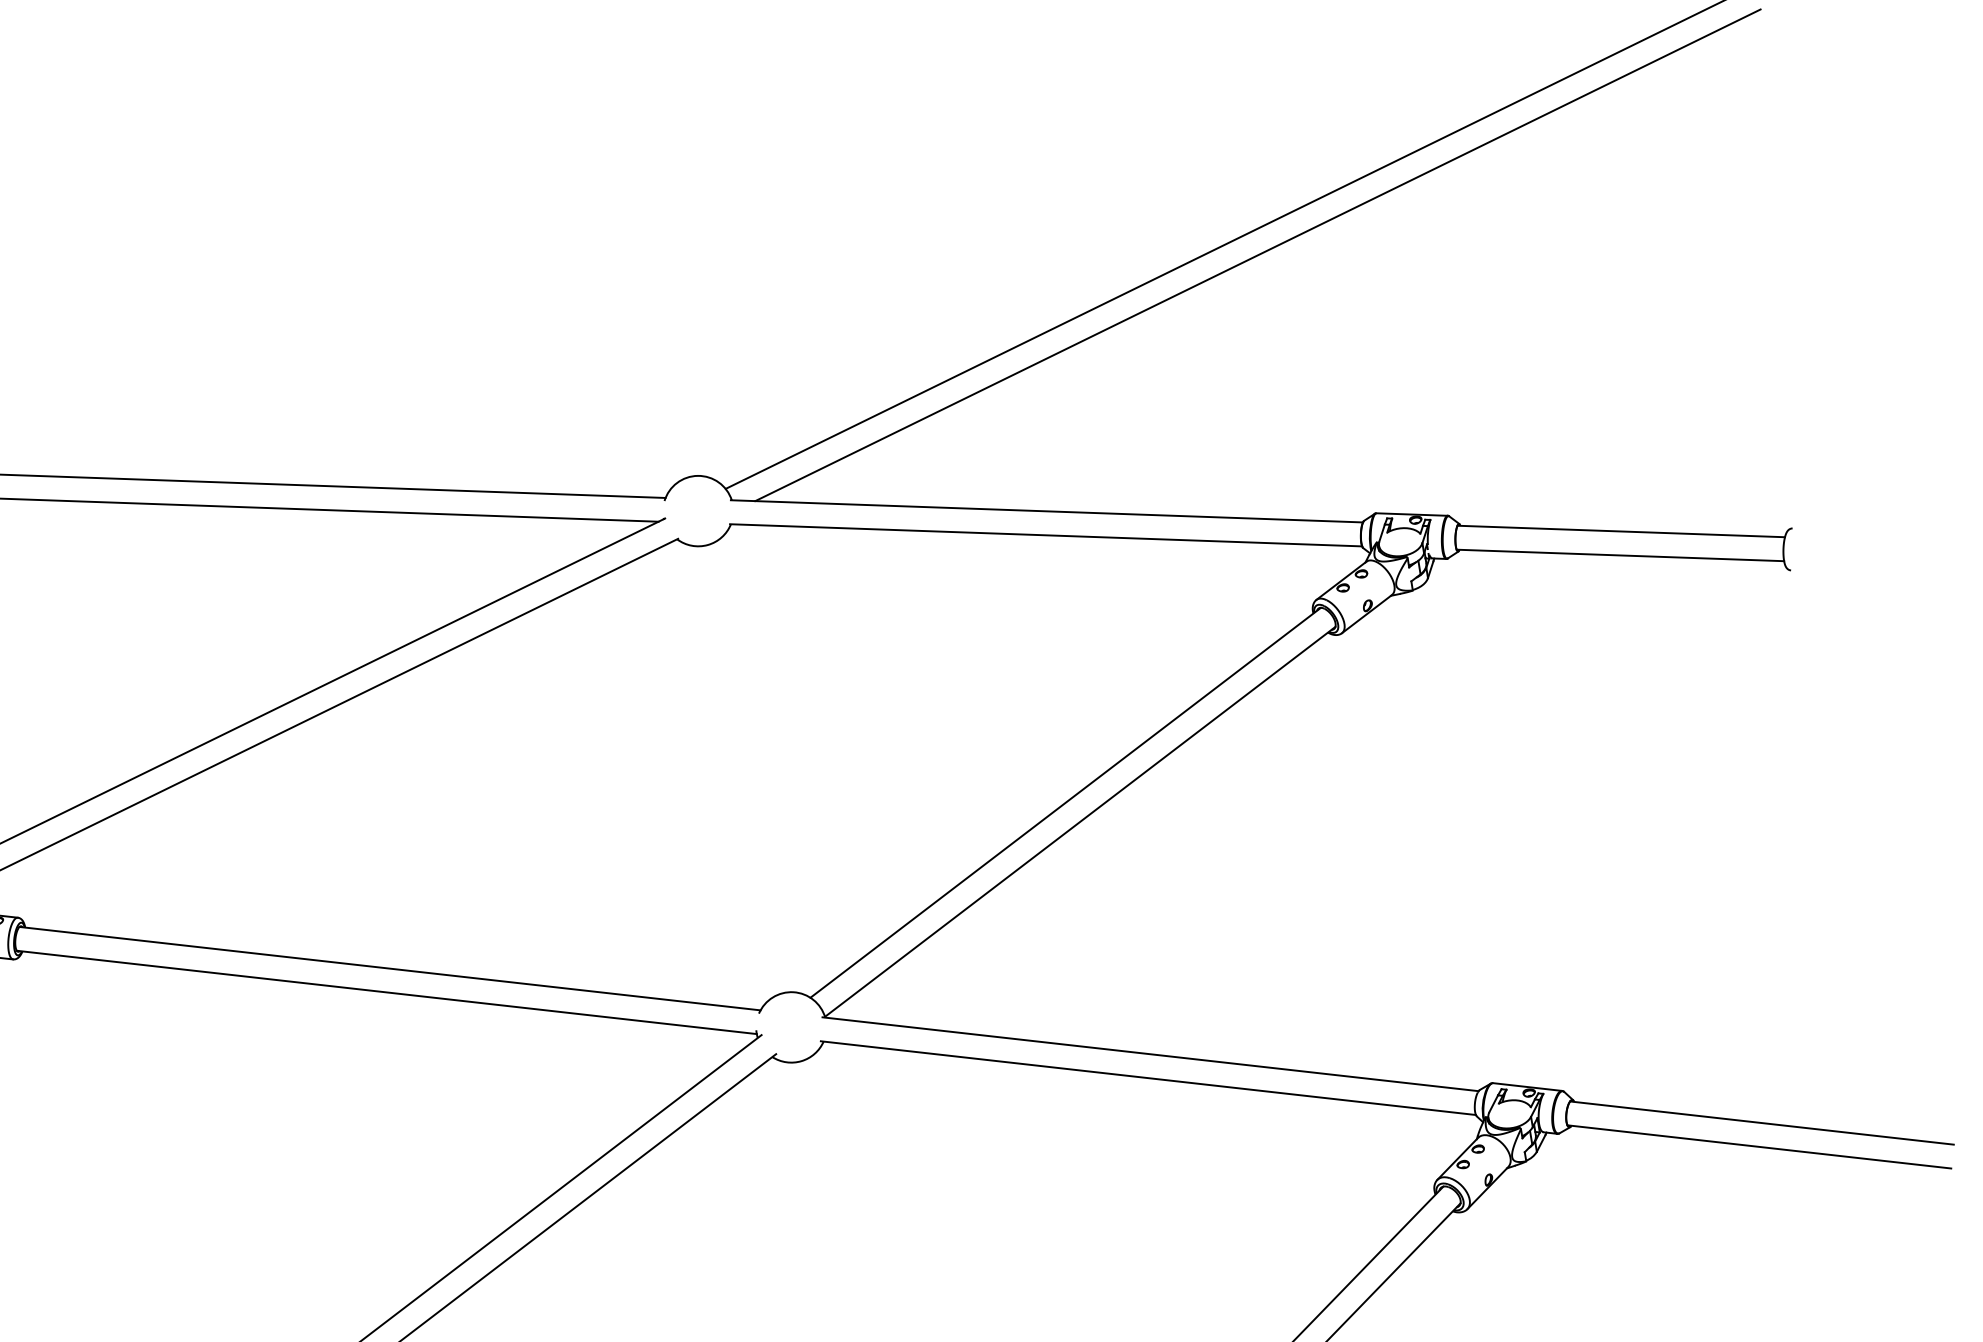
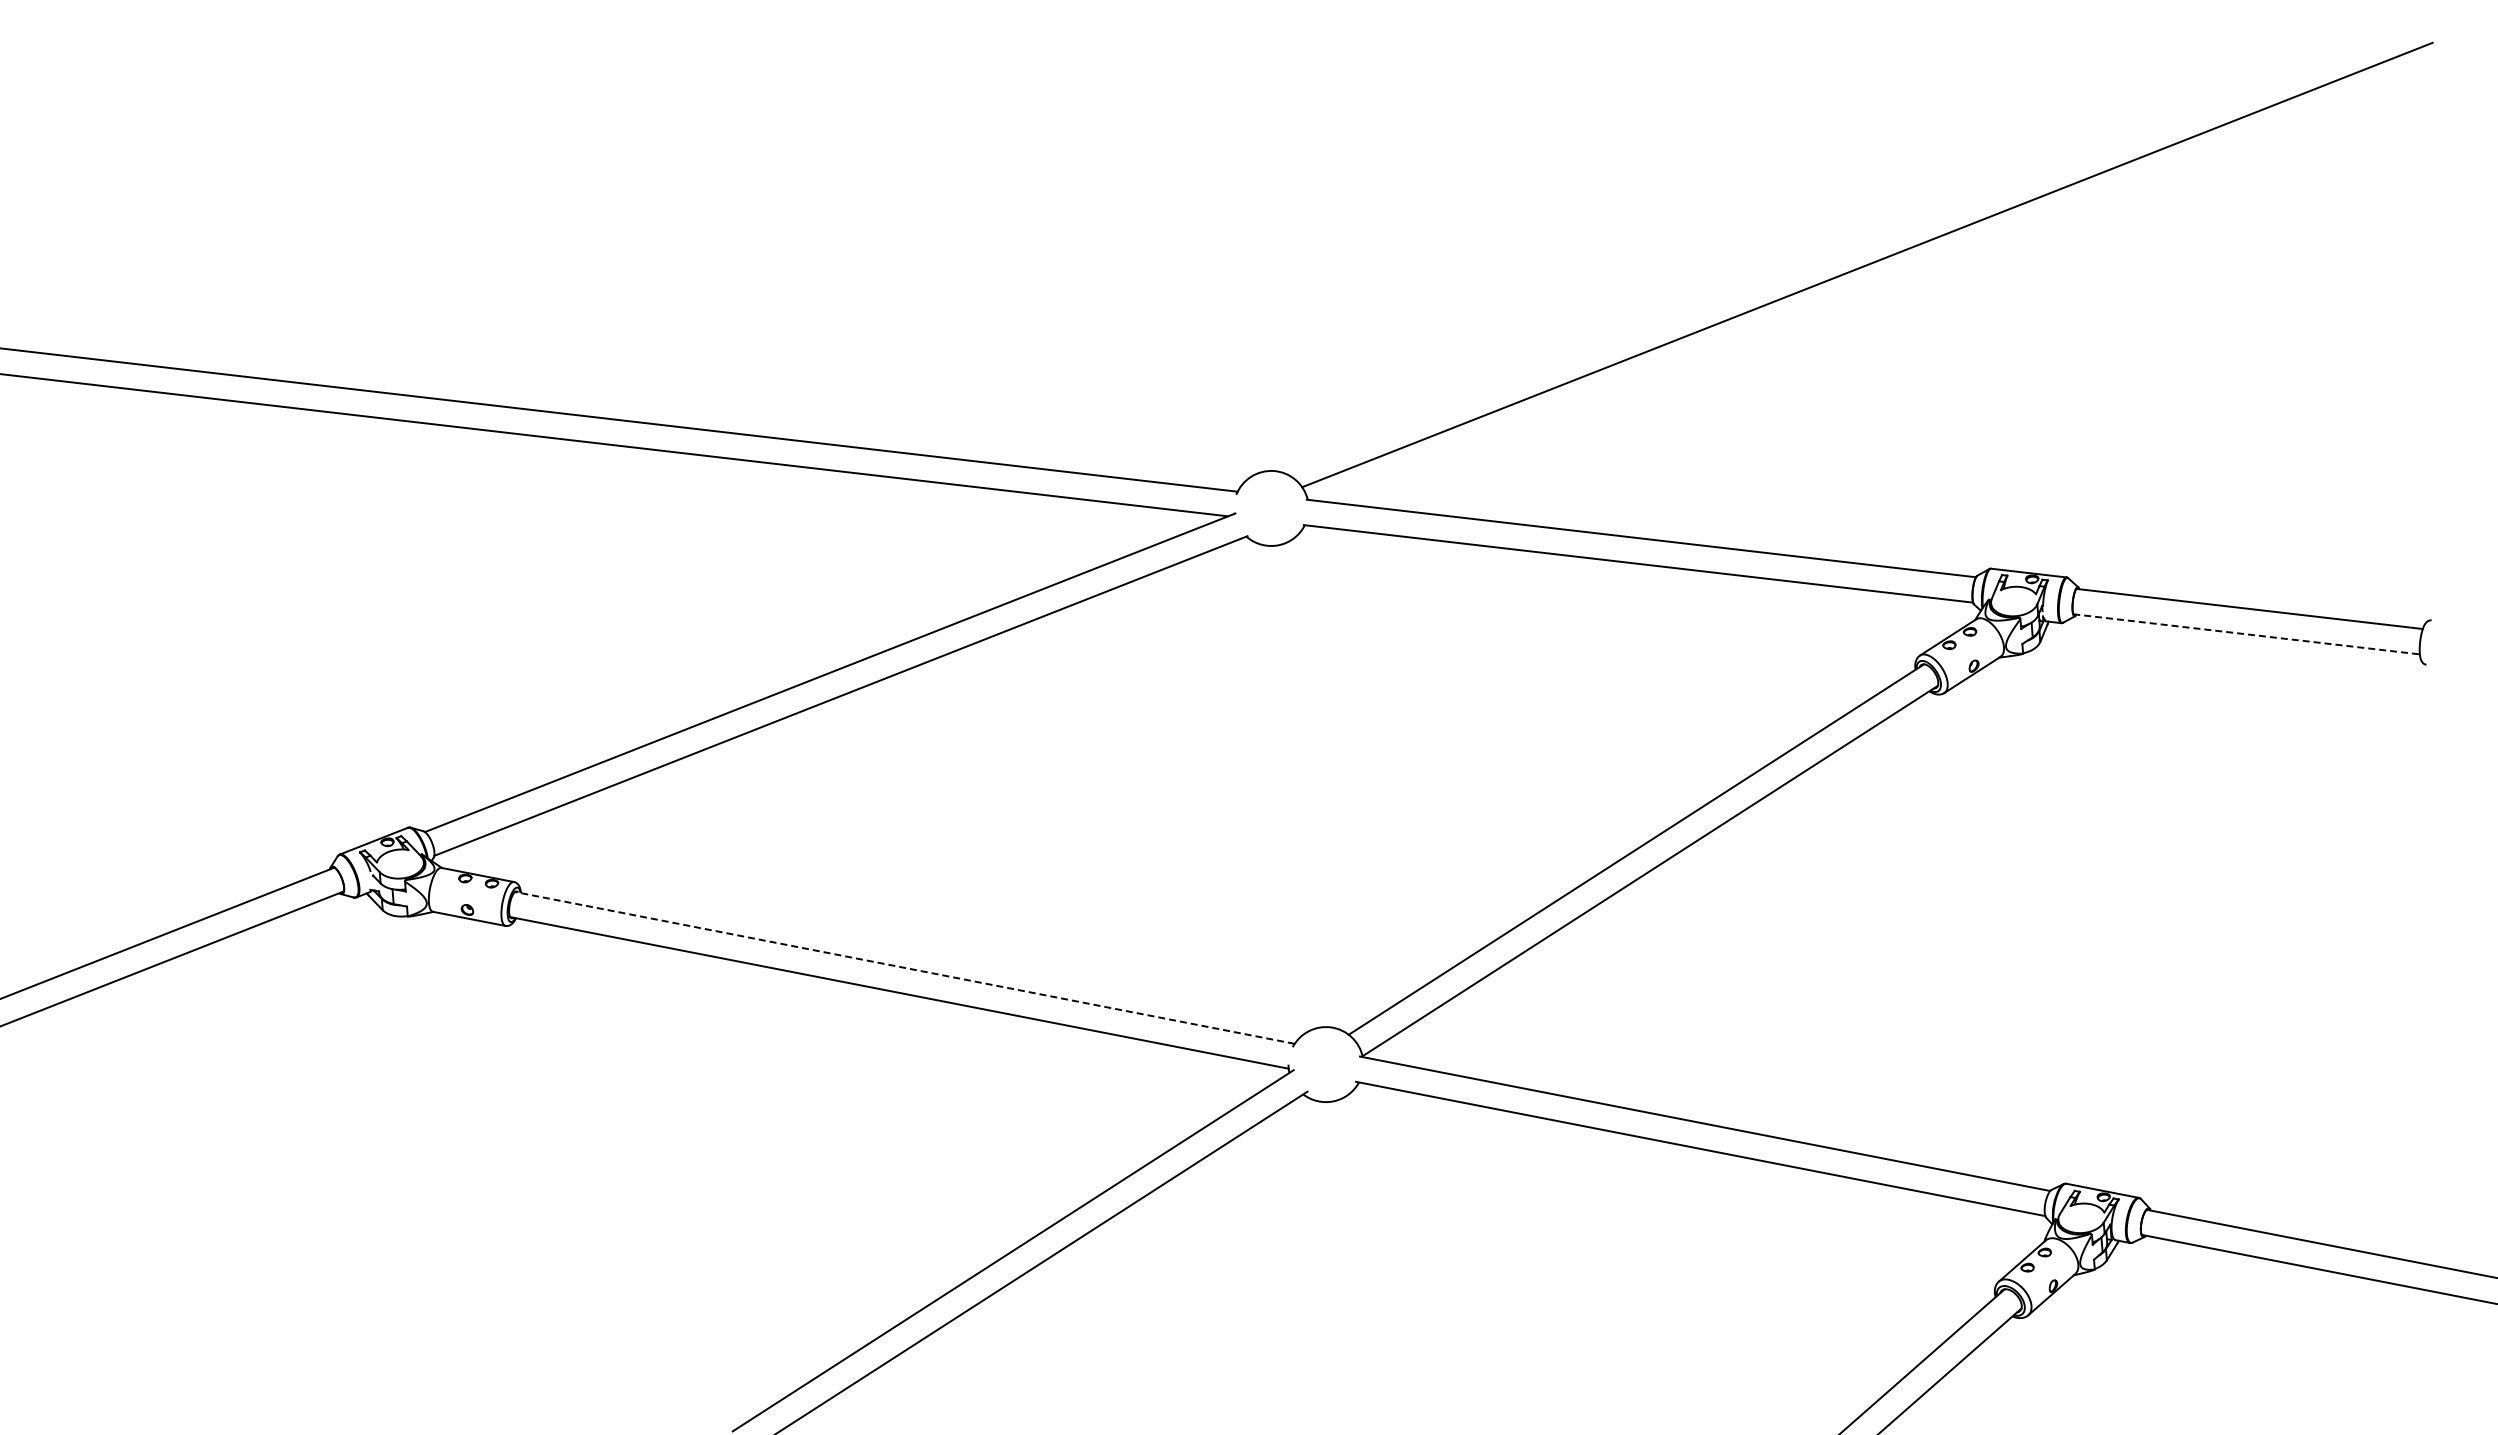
line: (1258, 255) -> (1887, 284), removed
line: (1620, 555) -> (2246, 634), solid -> dashed
line: (389, 968) -> (904, 967), solid -> dashed

